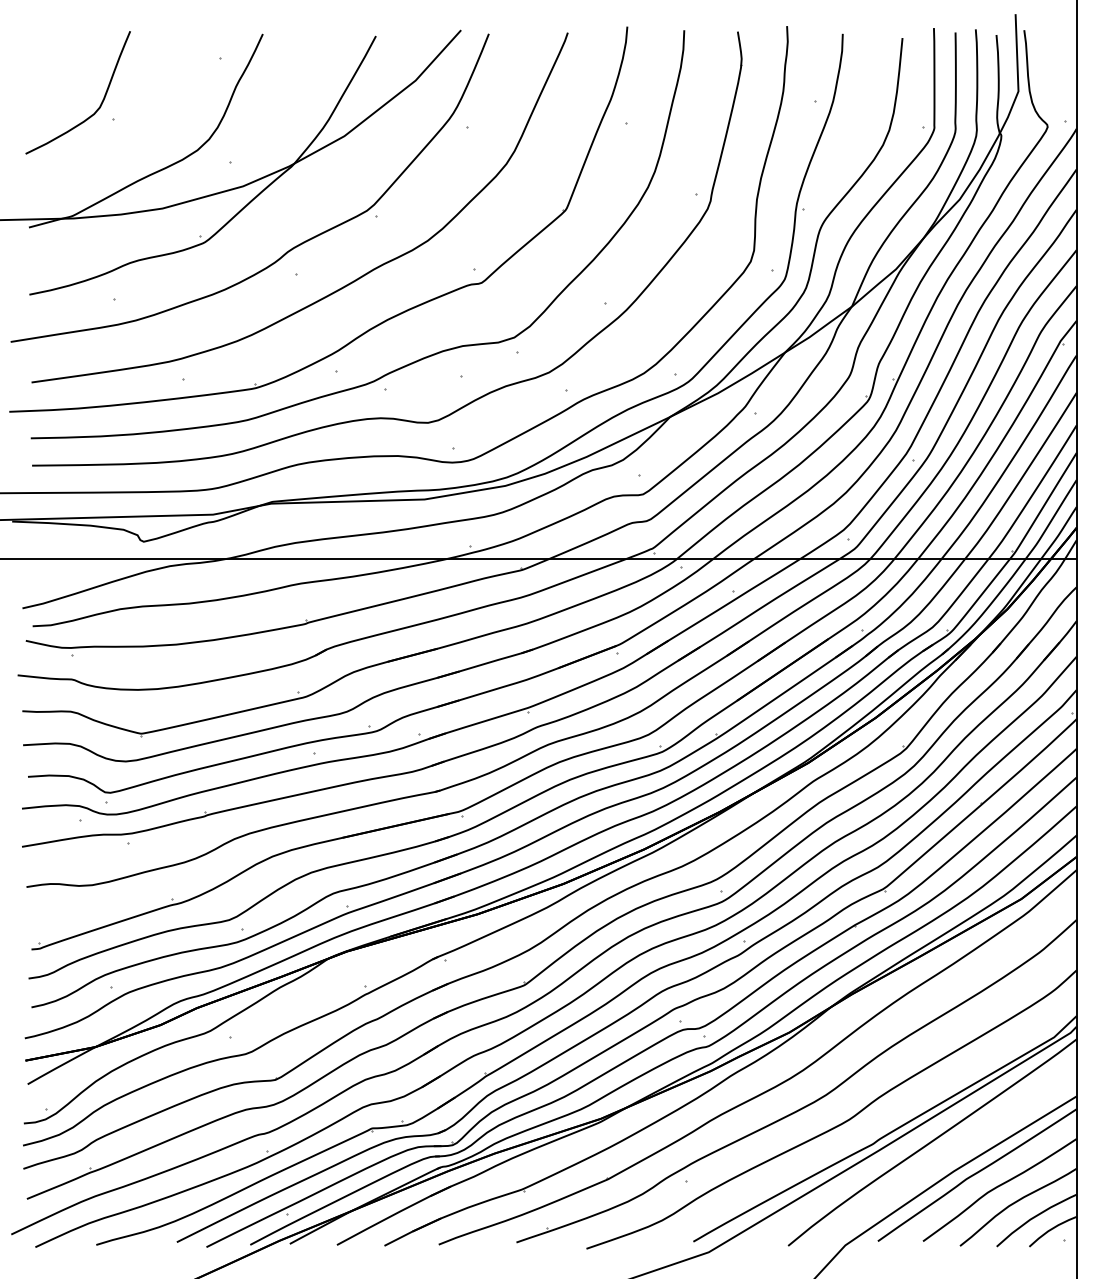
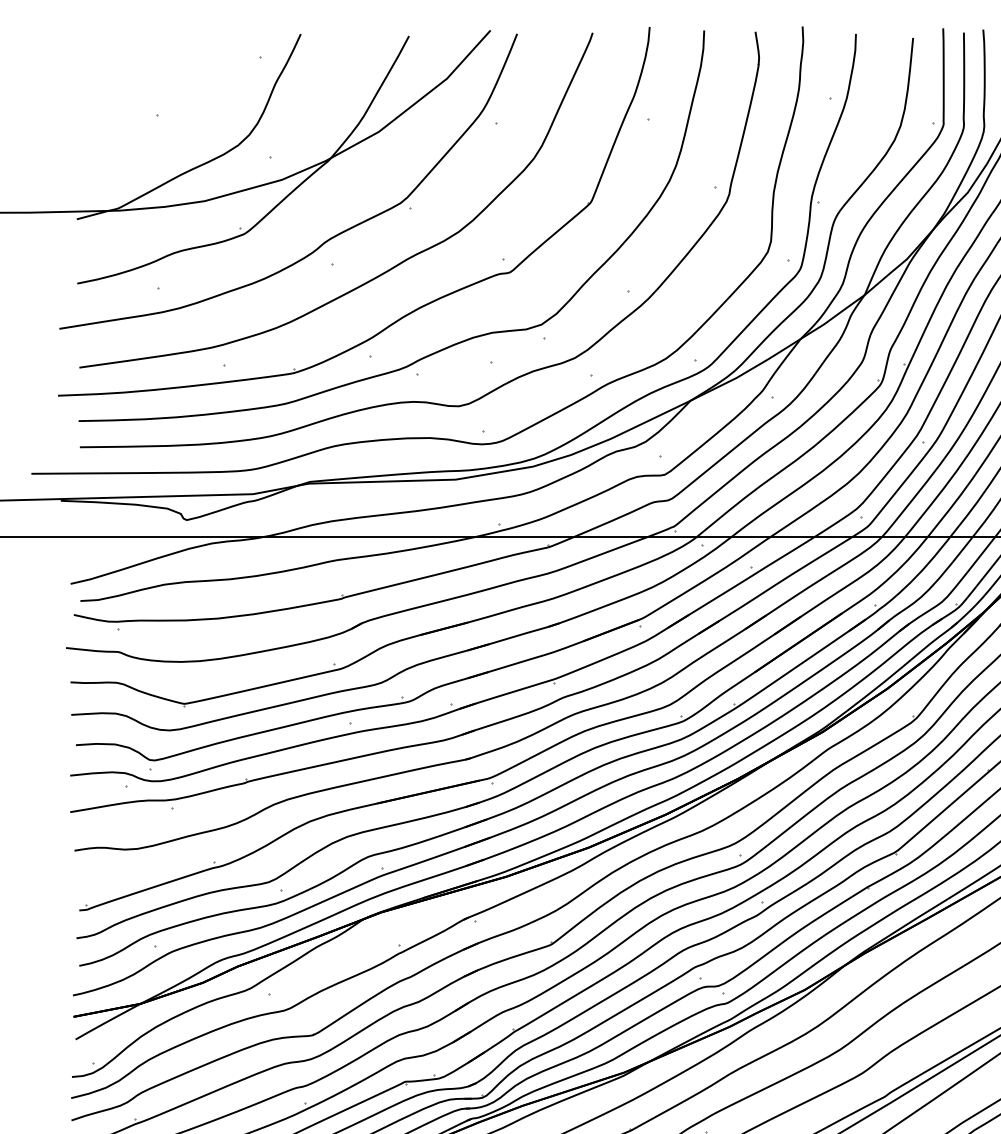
curve: (100, 103) -> (145, 100), removed

